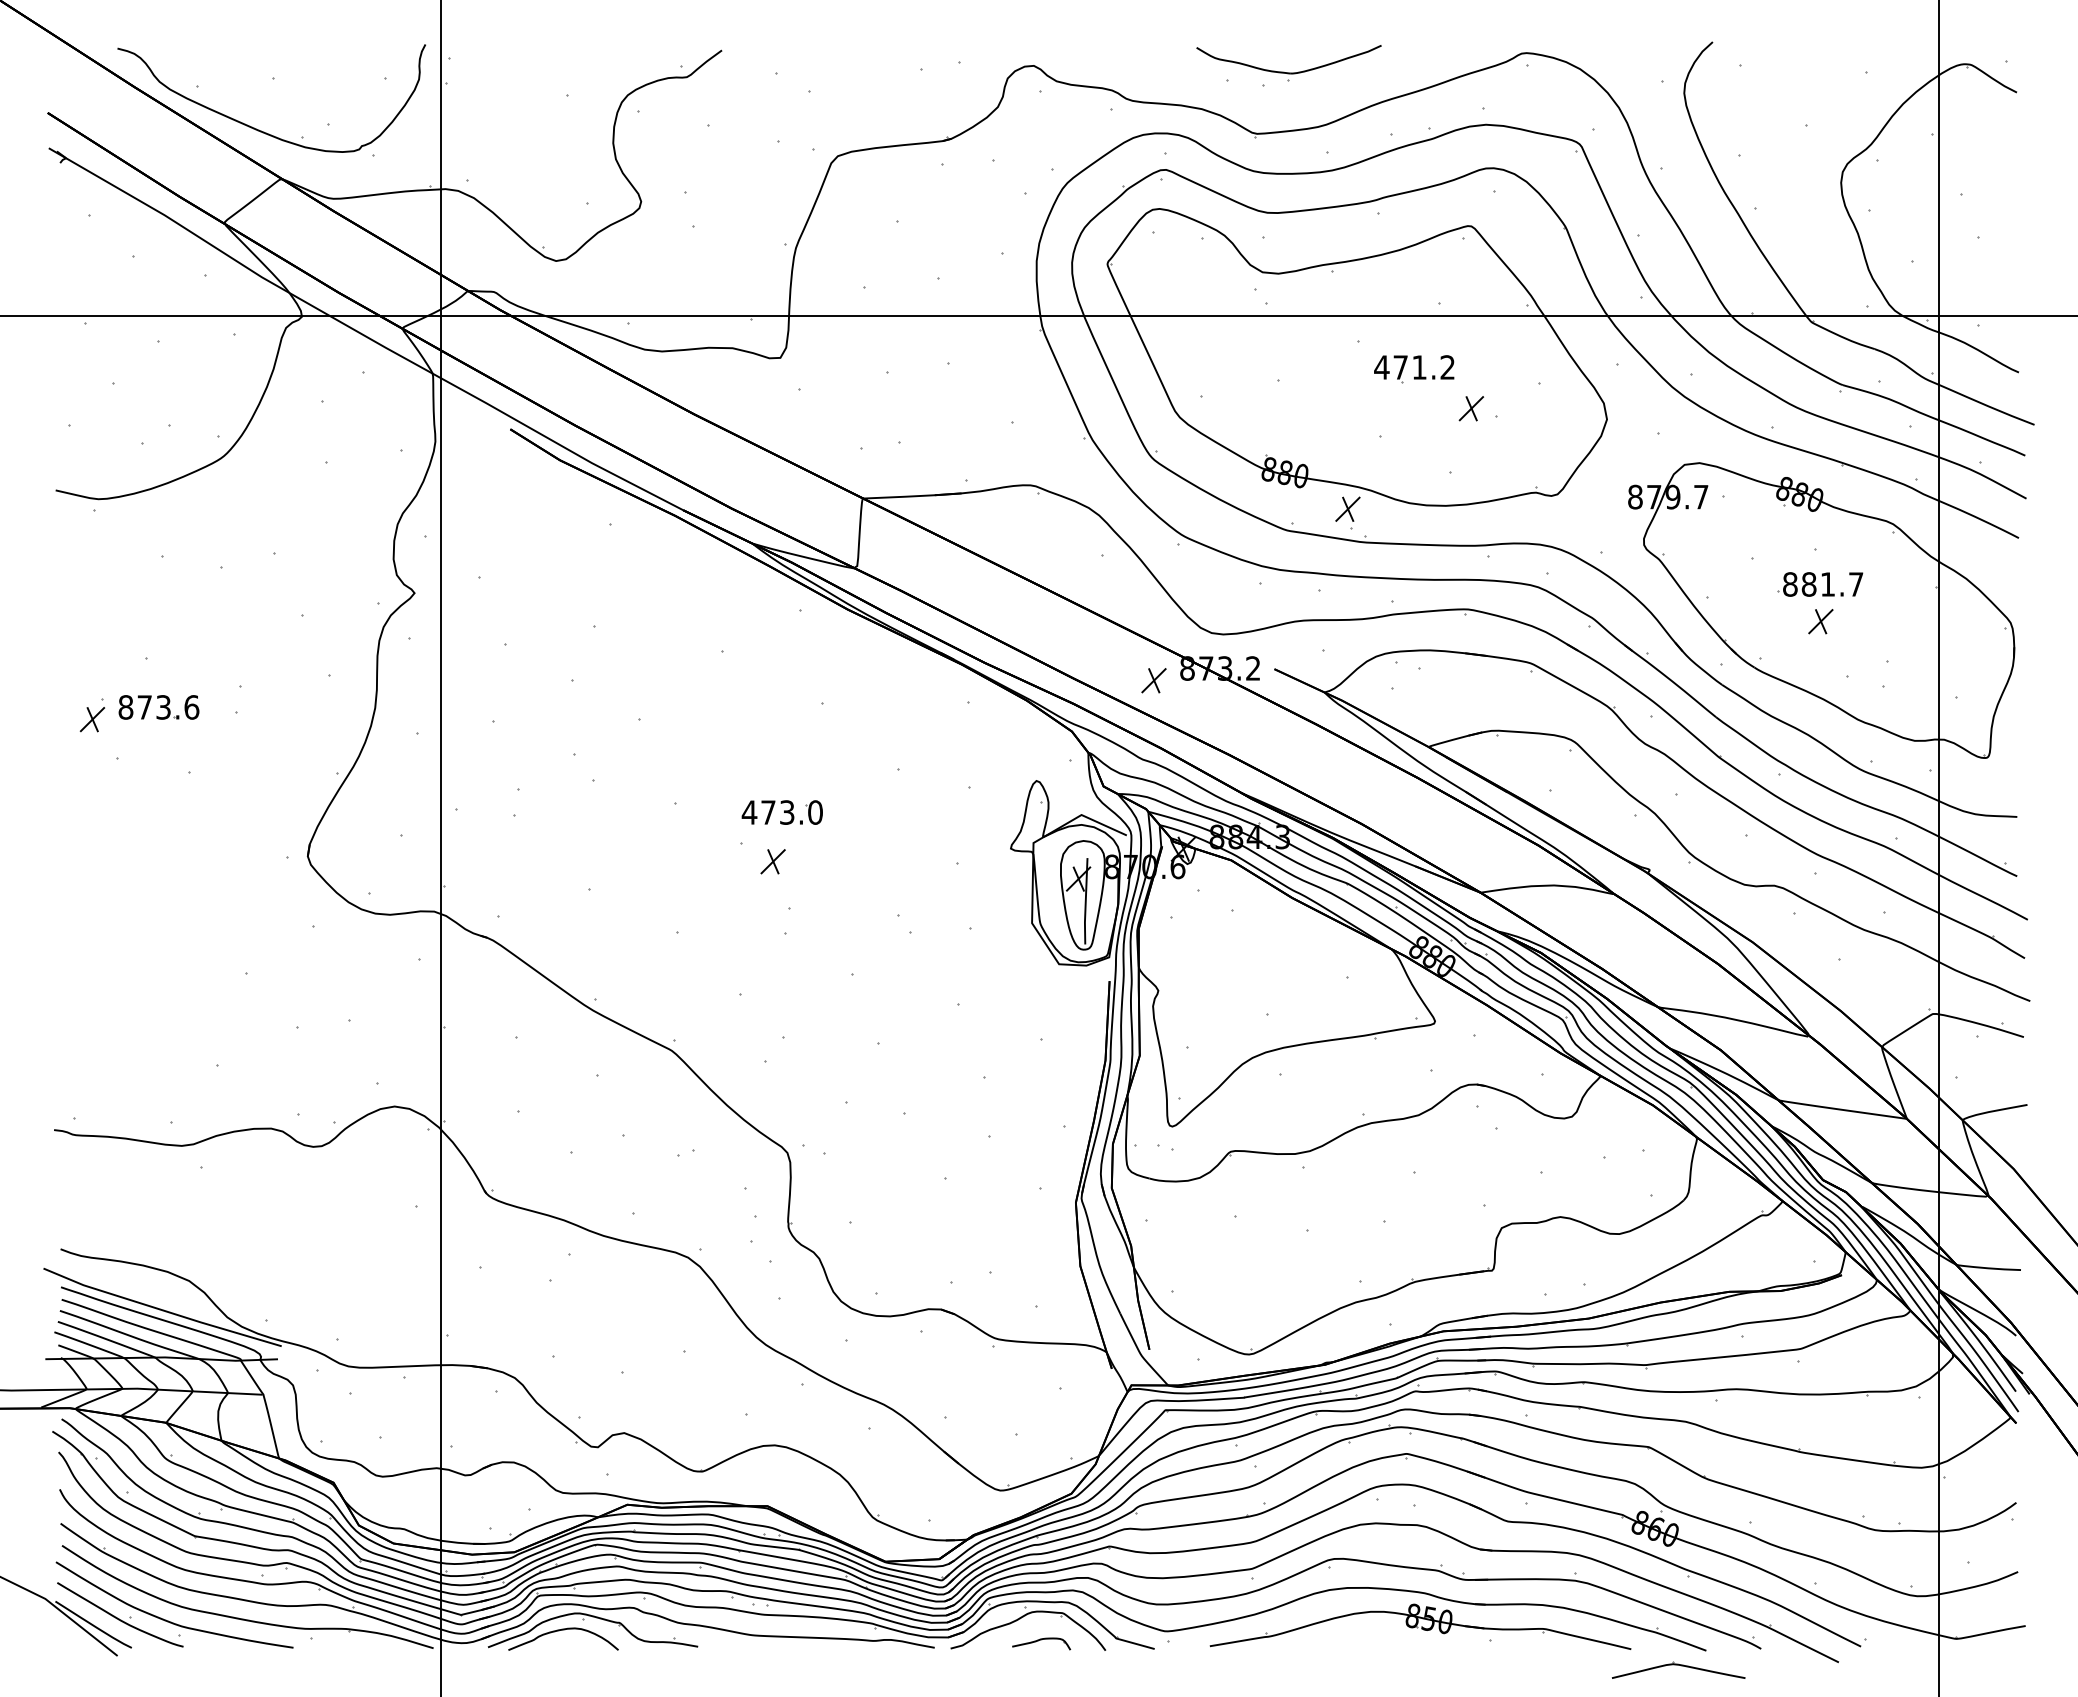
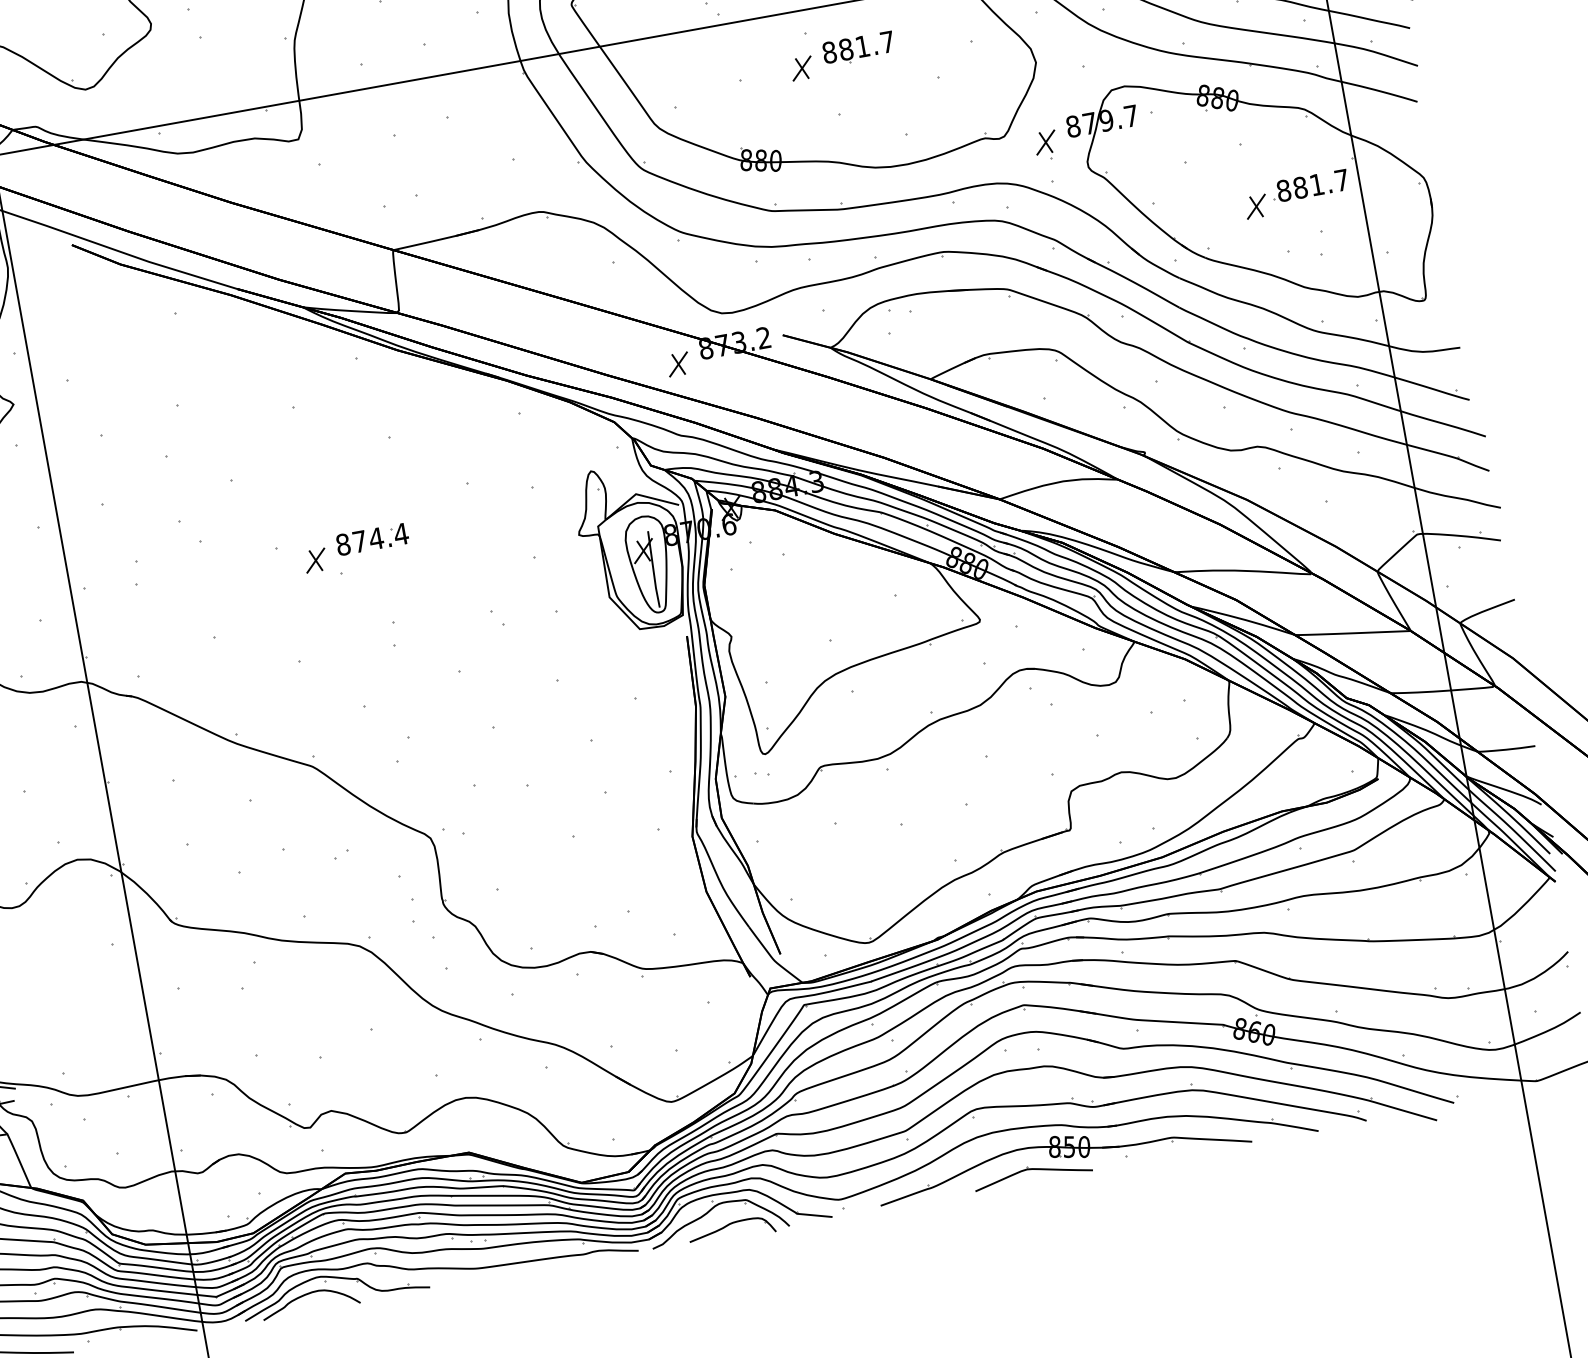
text: (1414, 367) -> (858, 47), 471.2 -> 881.7
part: (1470, 408) -> (801, 68), moved
part: (1347, 512) -> (1045, 145), moved
part: (1820, 584) -> (1310, 186), moved
text: (782, 812) -> (372, 539), 473.0 -> 874.4
part: (772, 861) -> (315, 560), moved
part: (1041, 1643) -> (731, 1230), size x1.67
part: (1678, 1669) -> (1032, 1173), moved

